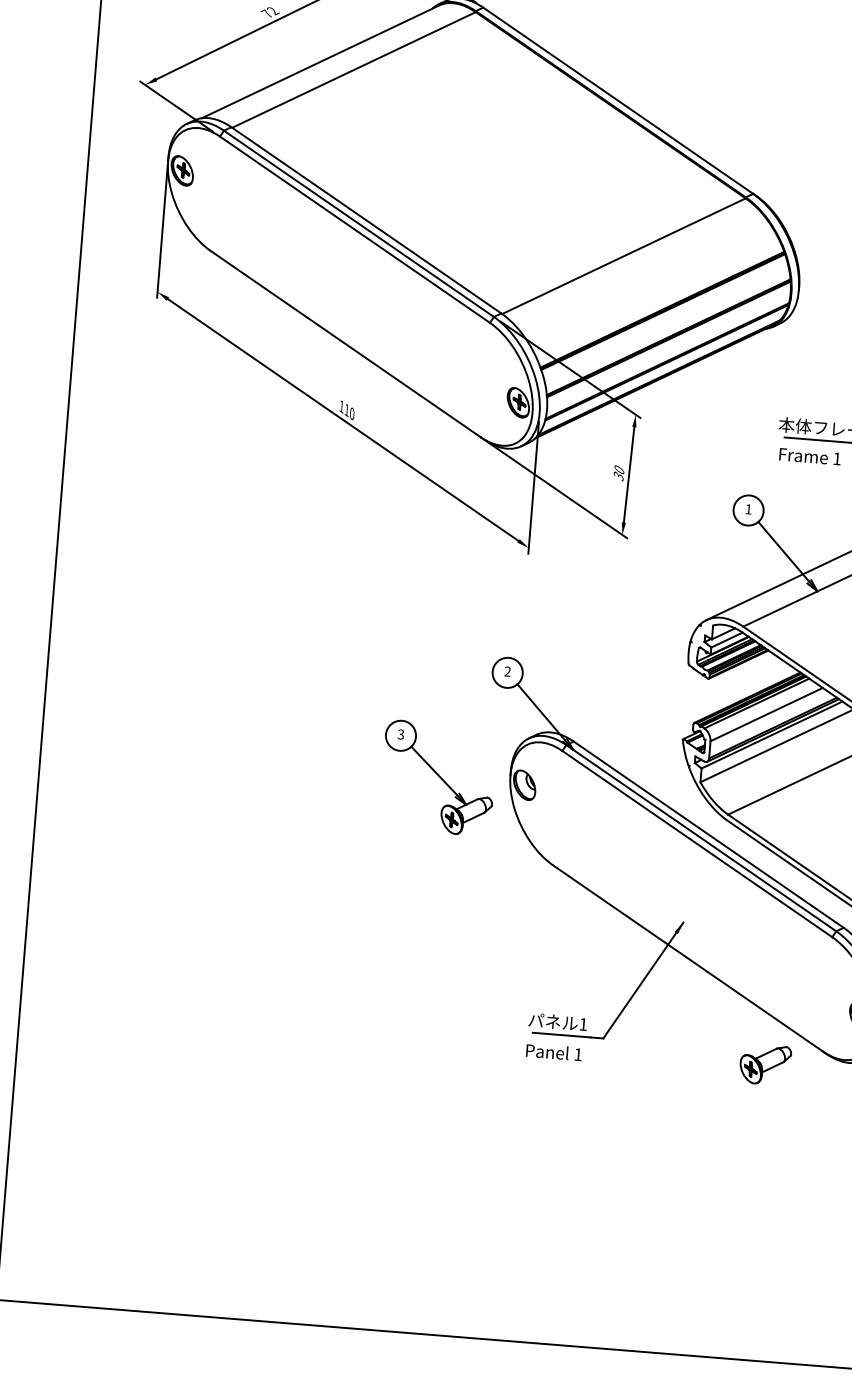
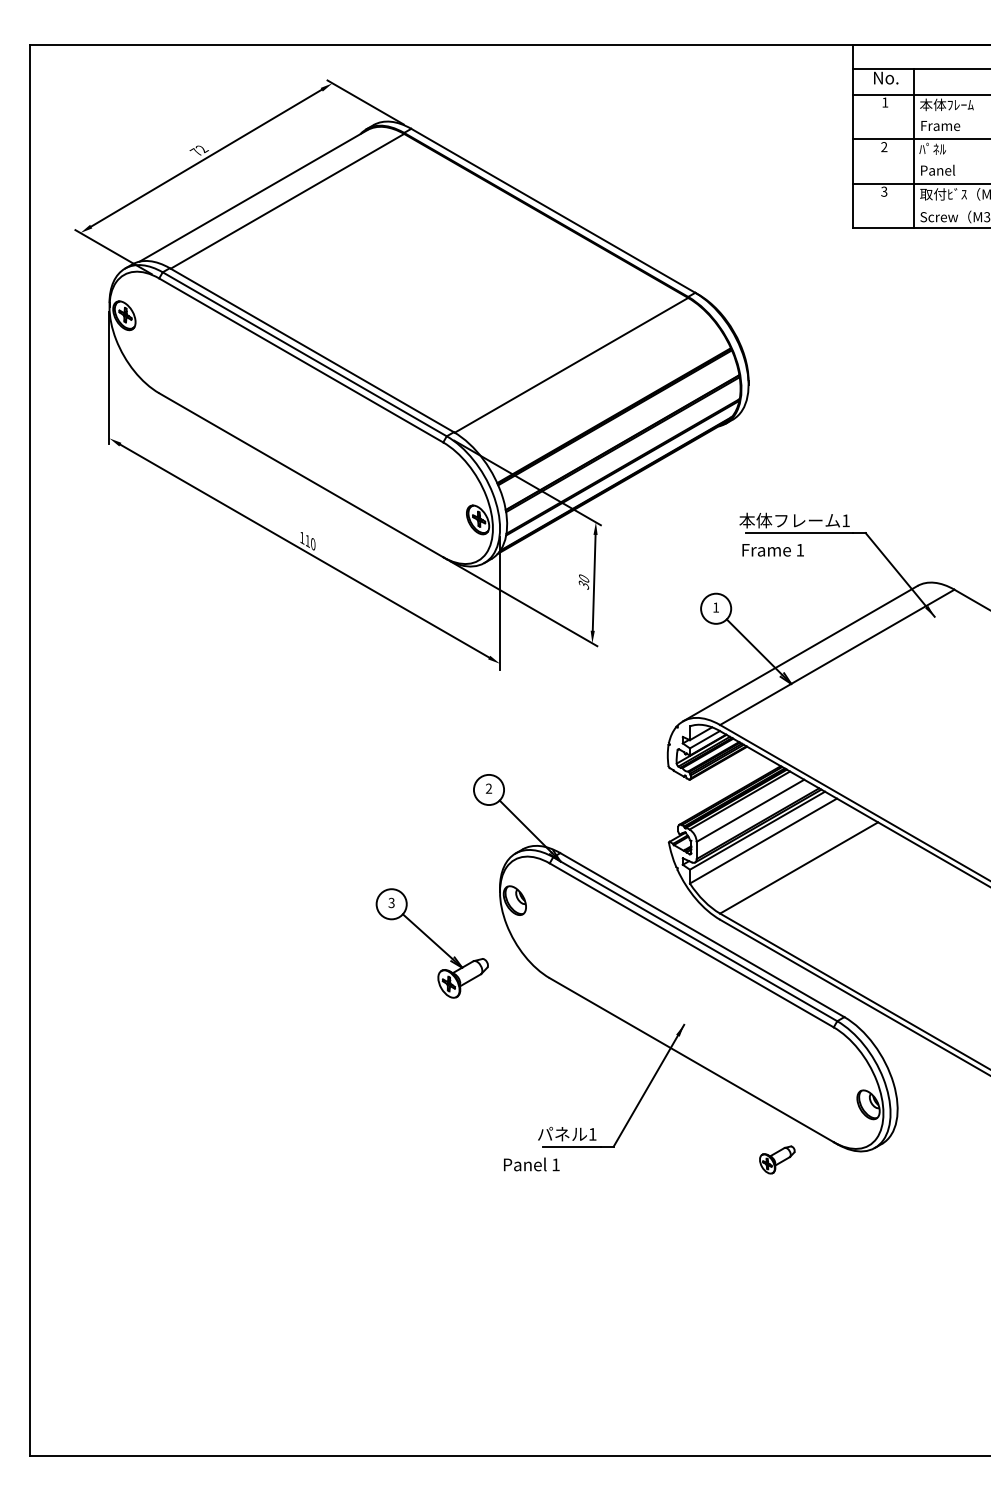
part: (437, 778) -> (431, 943), moved
text: (553, 1052) -> (531, 1164), moved
part: (765, 1064) -> (777, 1159), size x0.7

